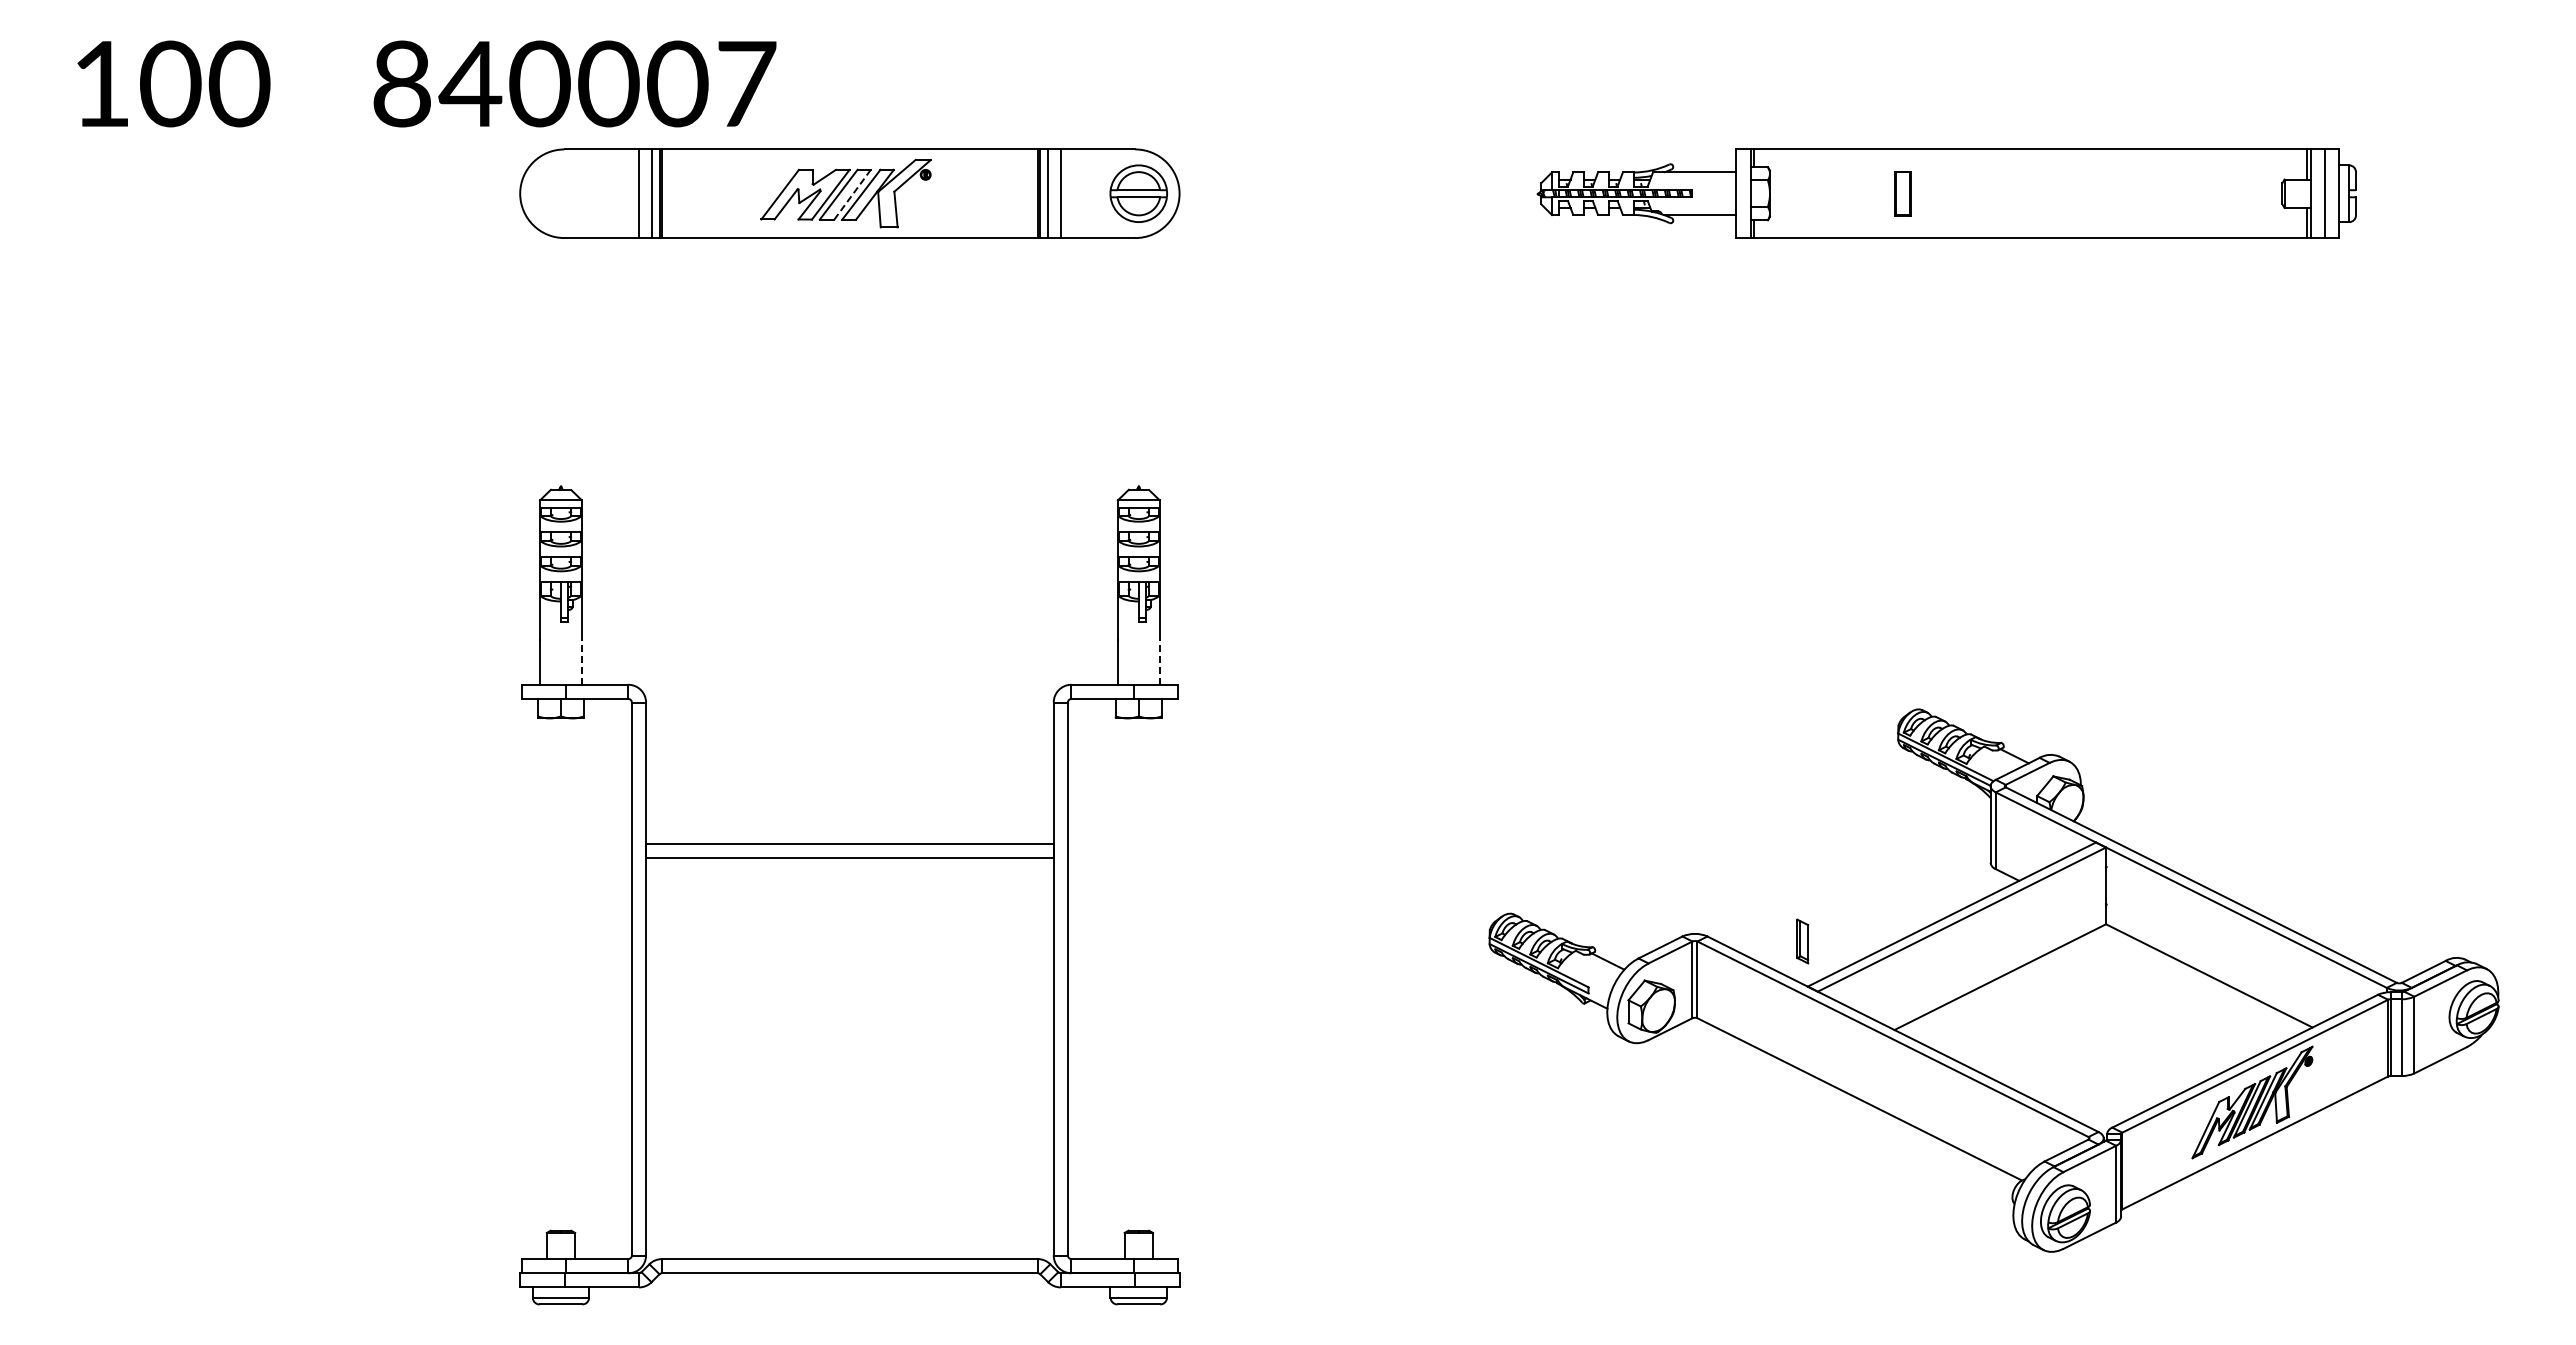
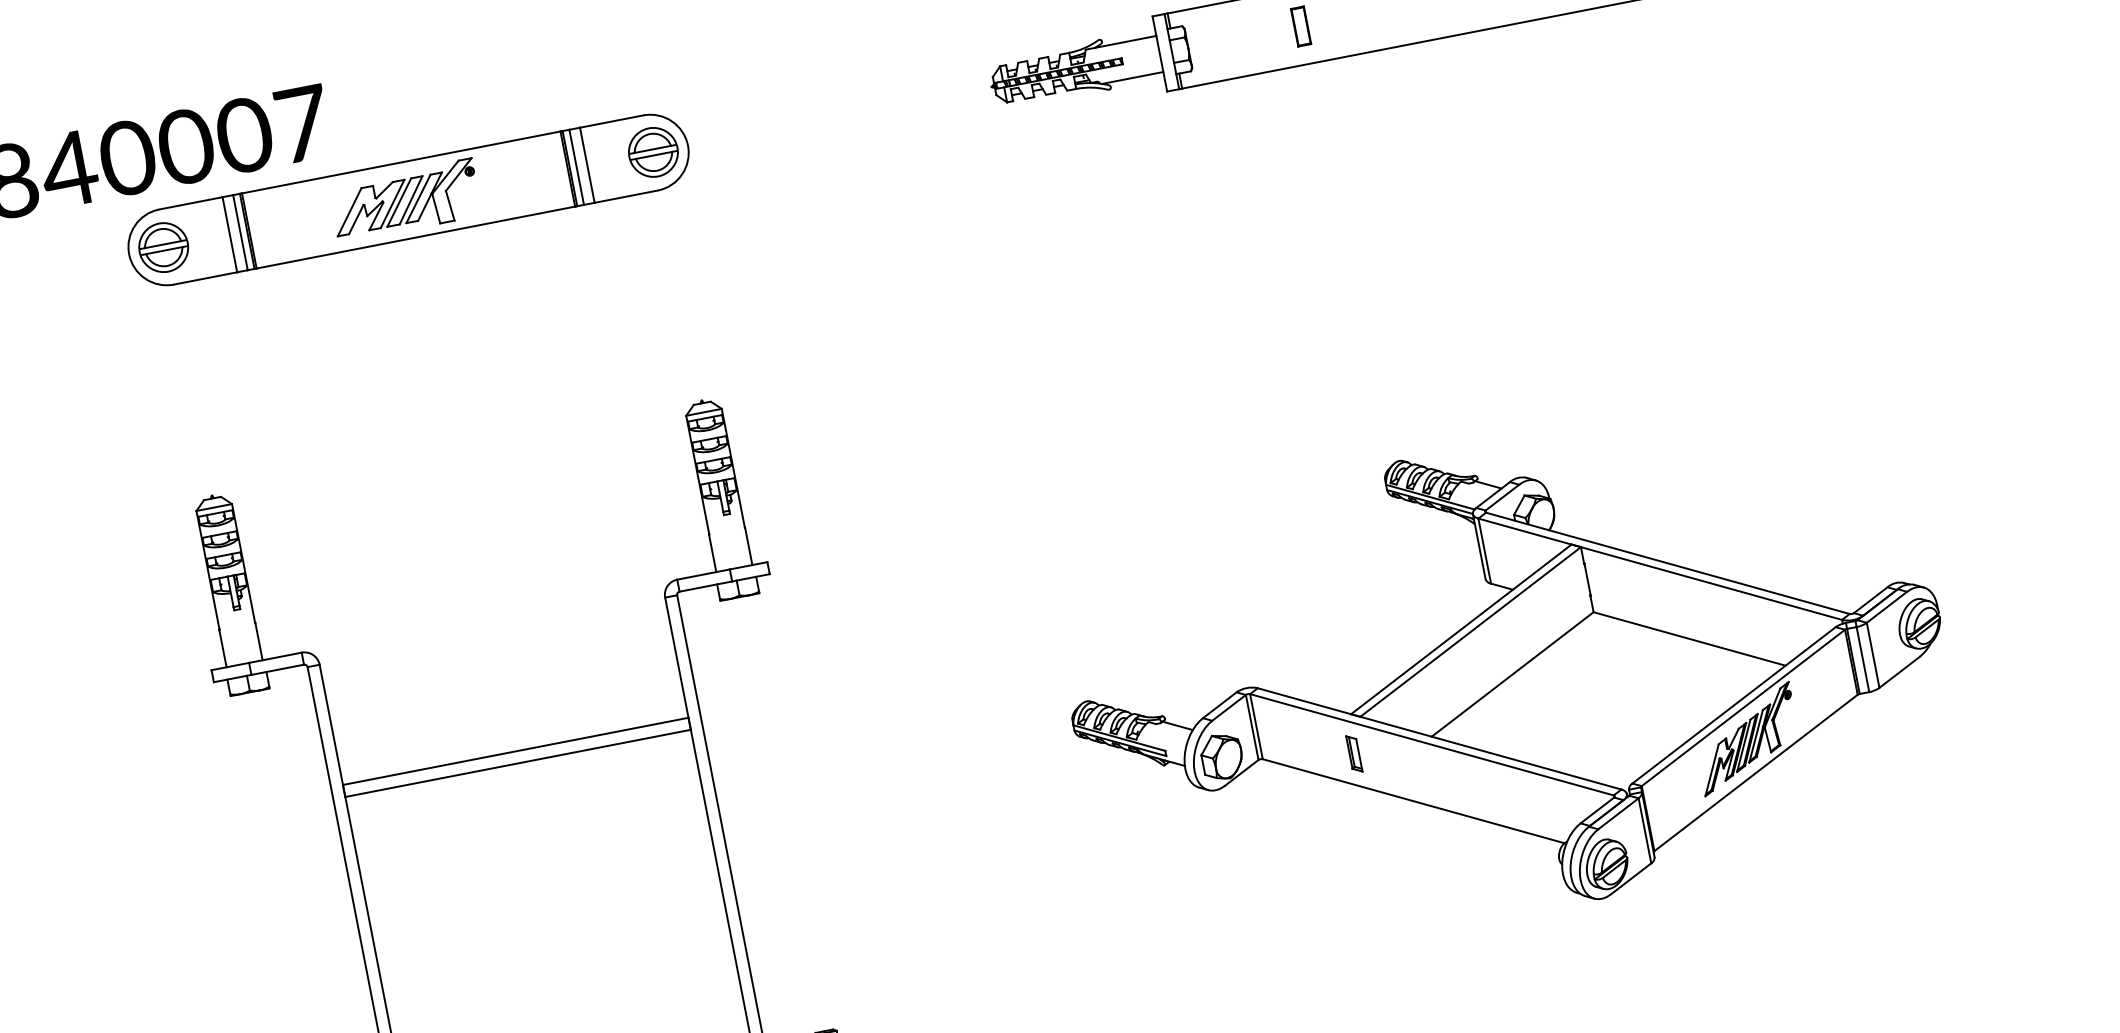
part: (560, 193) -> (163, 247), added
line: (852, 194) -> (410, 200), dashed -> solid
line: (582, 662) -> (259, 641), dashed -> solid
line: (1160, 662) -> (749, 546), dashed -> solid
part: (1802, 941) -> (1354, 753), moved

